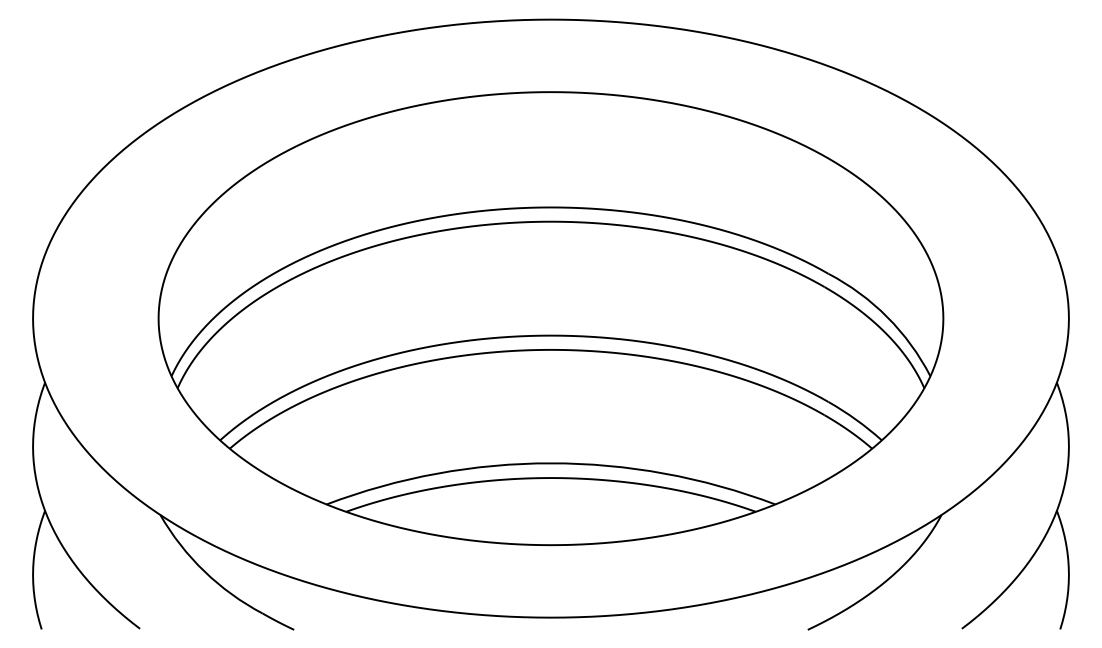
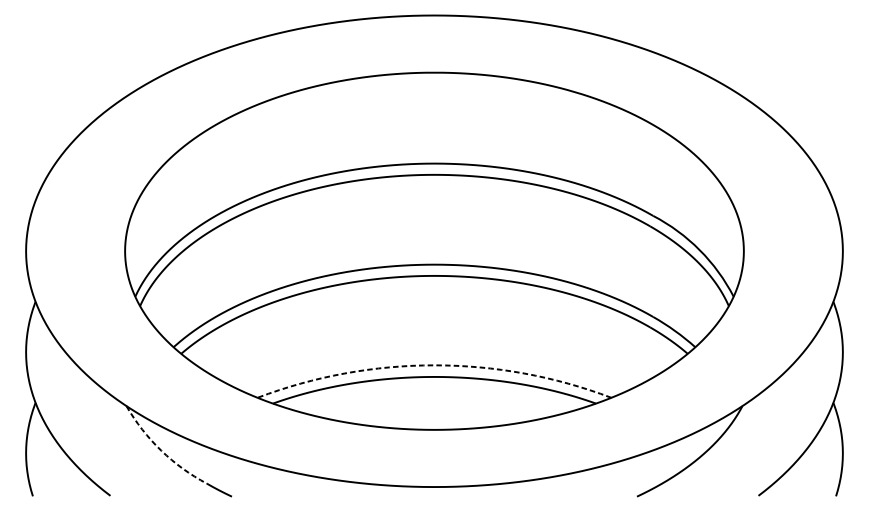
arc: (551, 463) -> (434, 365), solid -> dashed
arc: (204, 571) -> (161, 450), solid -> dashed

